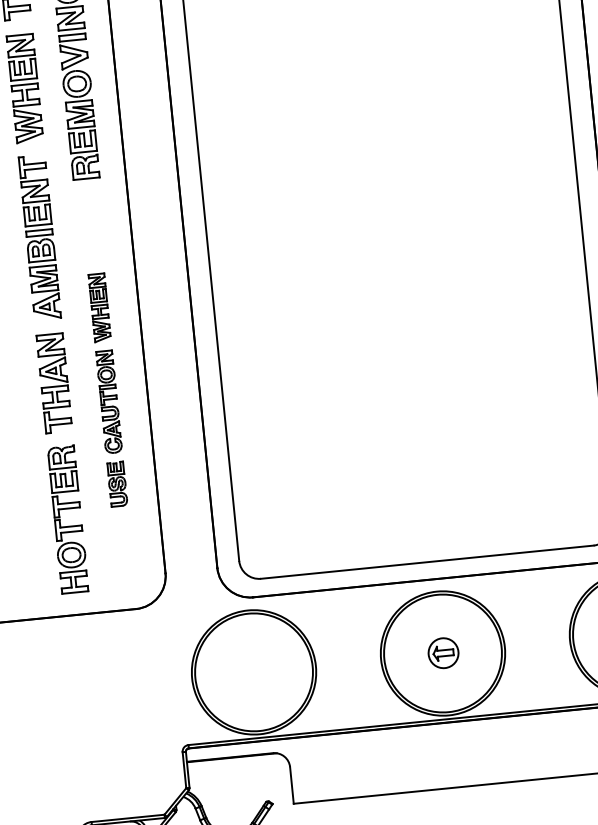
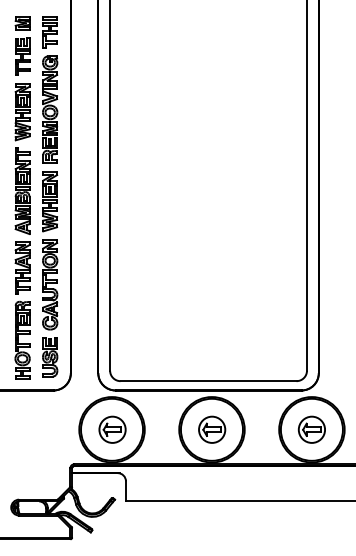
part: (108, 390) -> (50, 274), size x1.67
part: (443, 652) -> (212, 429), size x1.67
part: (254, 671) -> (112, 429), added

